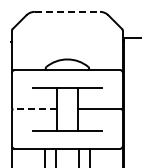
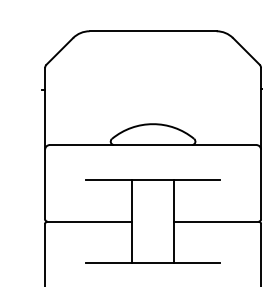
line: (67, 11) -> (153, 30), dashed -> solid
line: (34, 109) -> (88, 221), dashed -> solid

